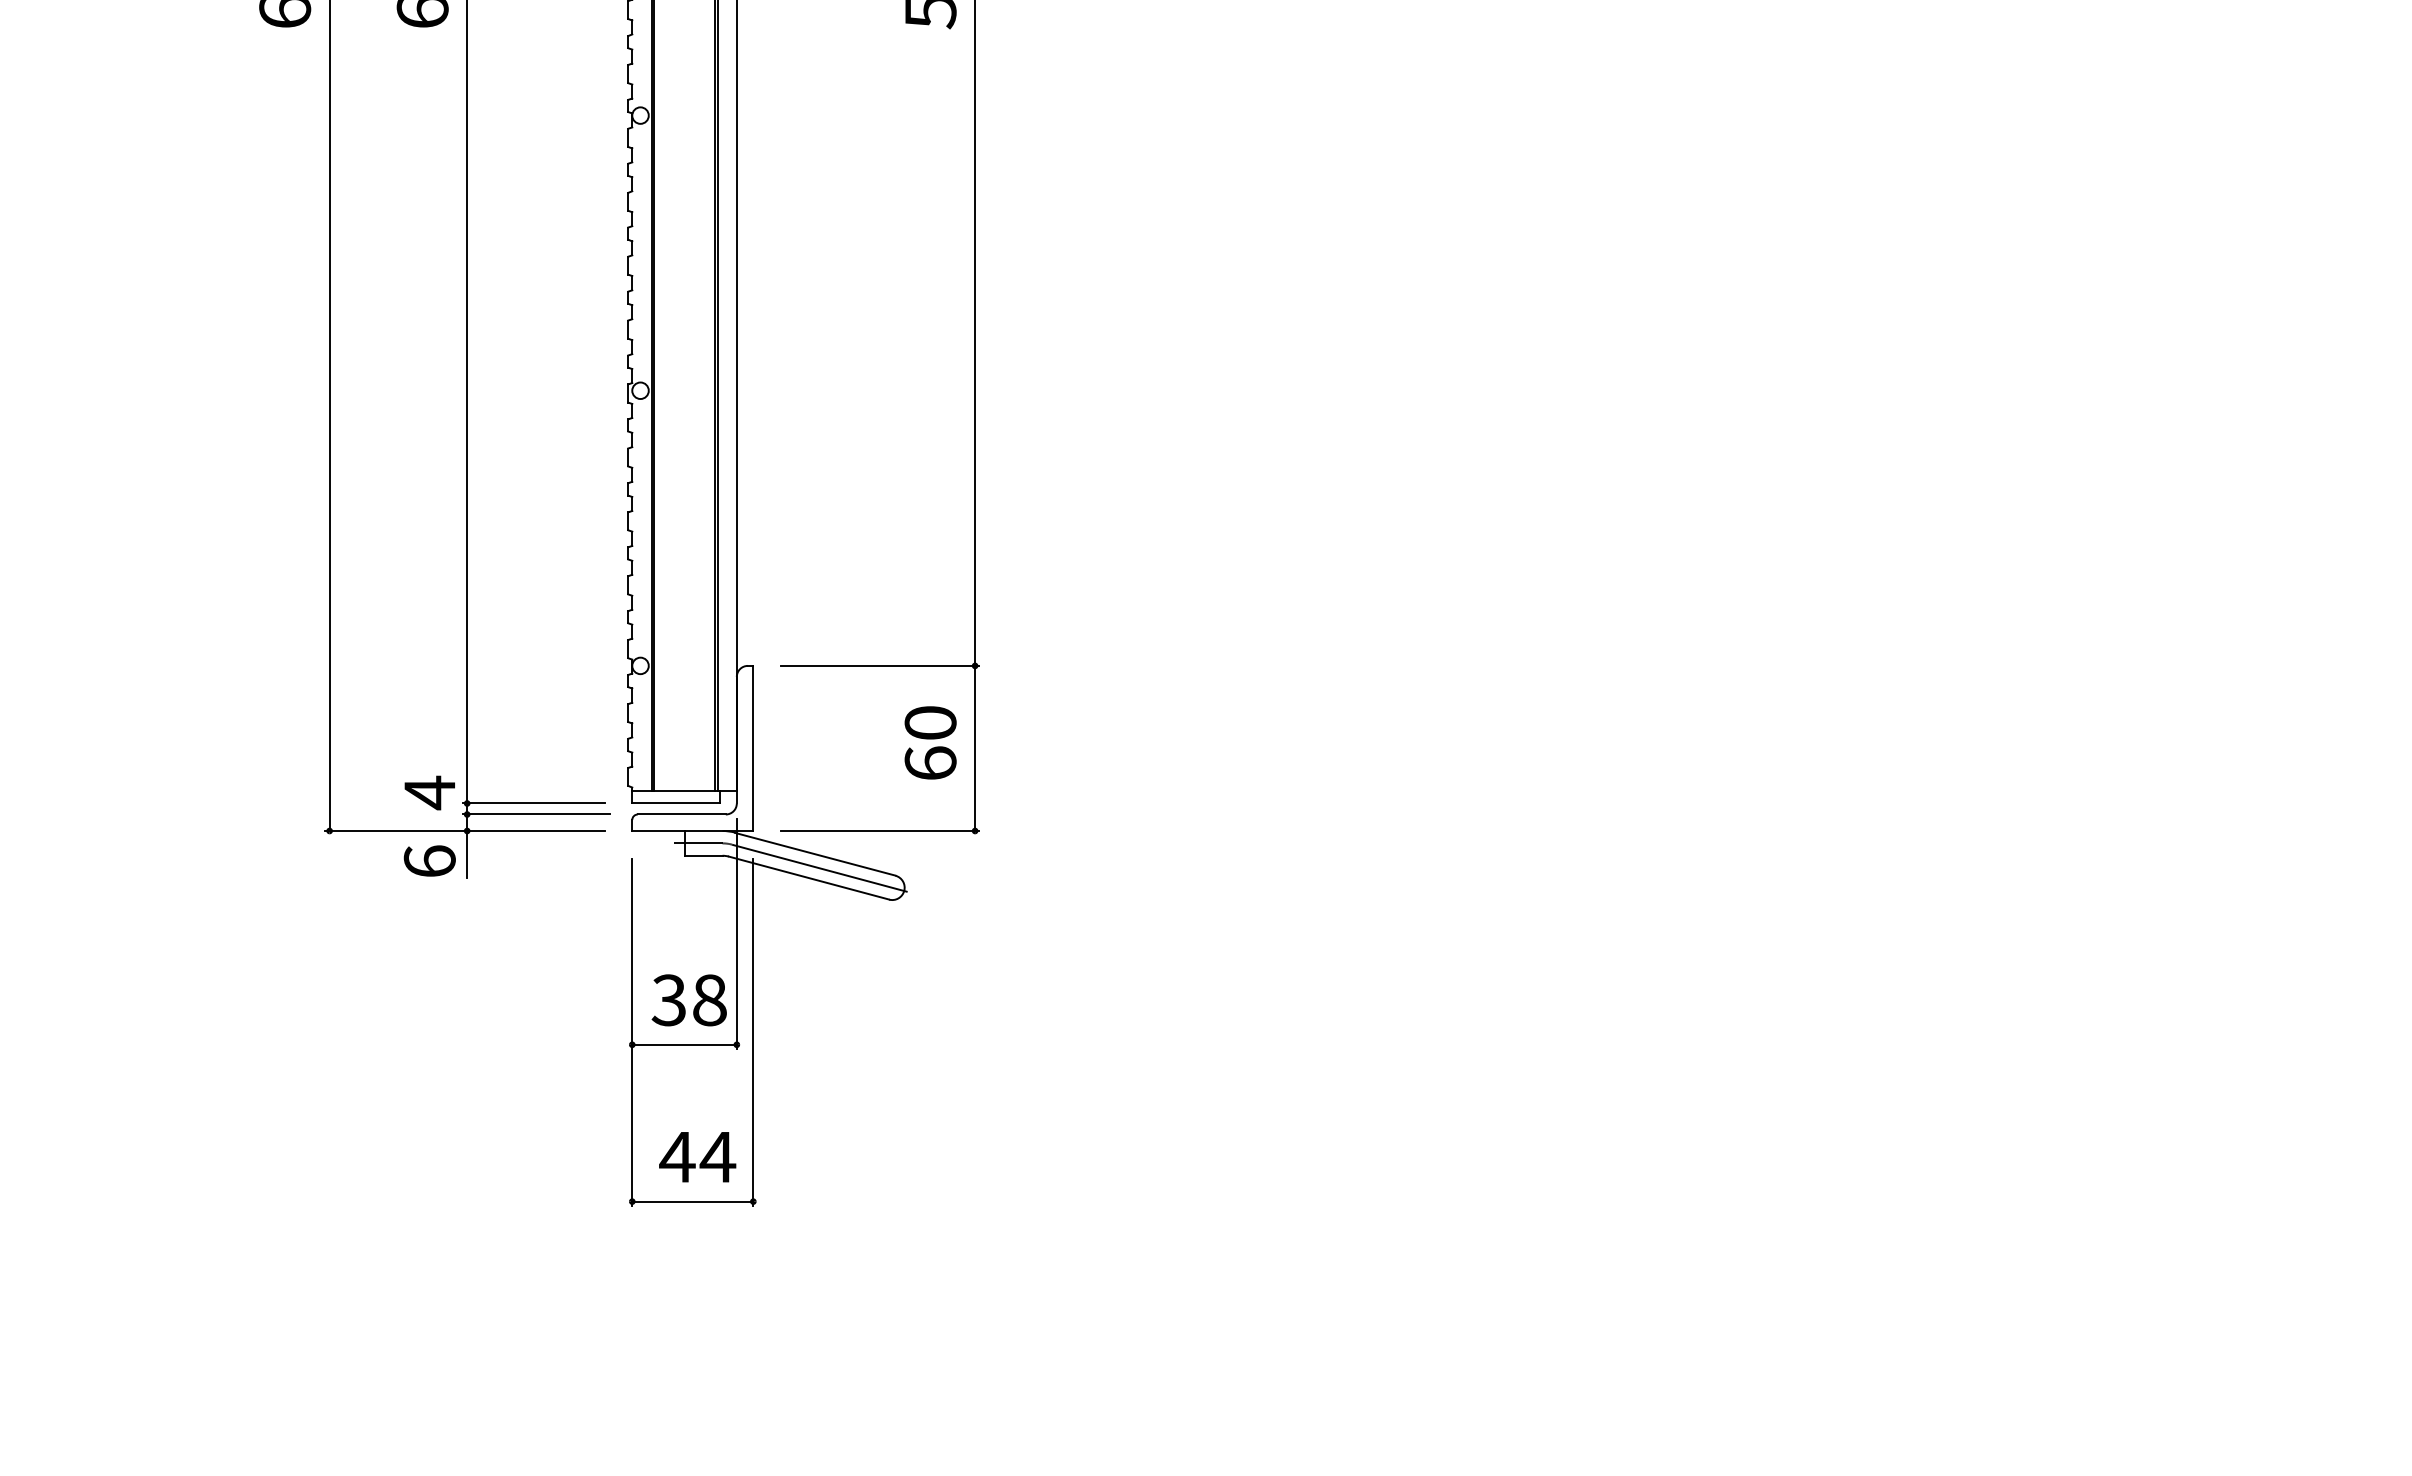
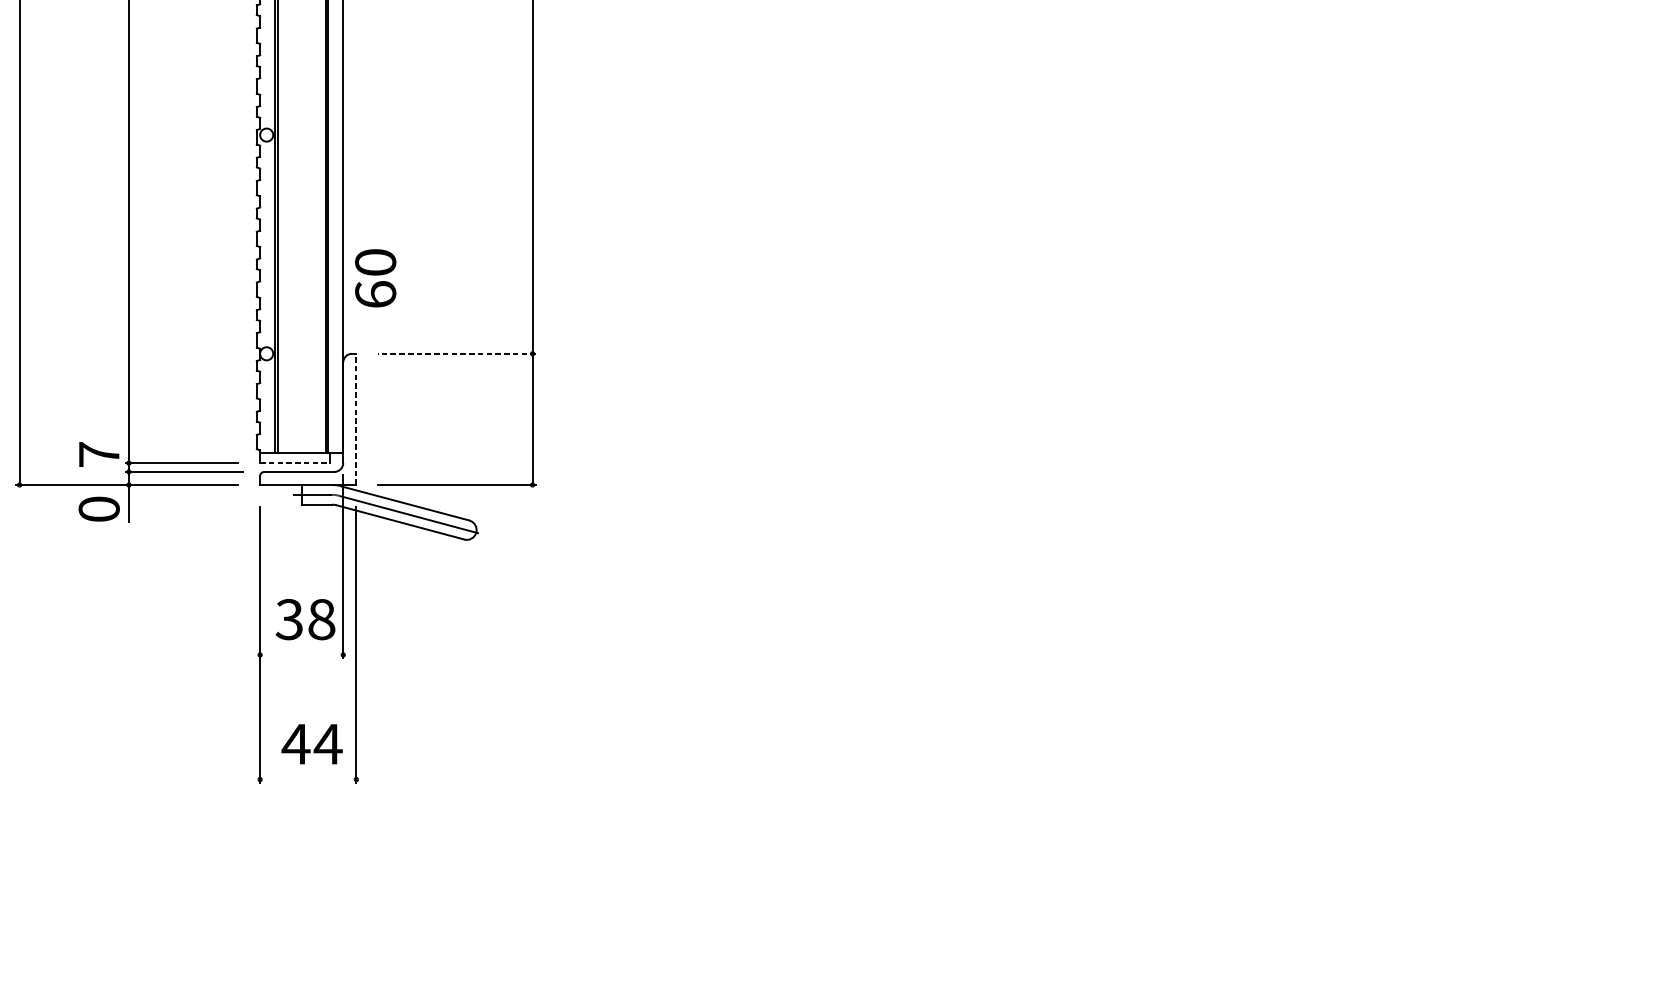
line: (879, 665) -> (456, 353), solid -> dashed
text: (930, 742) -> (375, 277), moved
line: (753, 748) -> (356, 419), solid -> dashed
text: (429, 792) -> (98, 454), 4 -> 7
line: (676, 803) -> (295, 463), solid -> dashed
text: (429, 860) -> (98, 508), 6 -> 0
line: (684, 1044) -> (301, 654), removed
line: (692, 1201) -> (308, 779), removed

